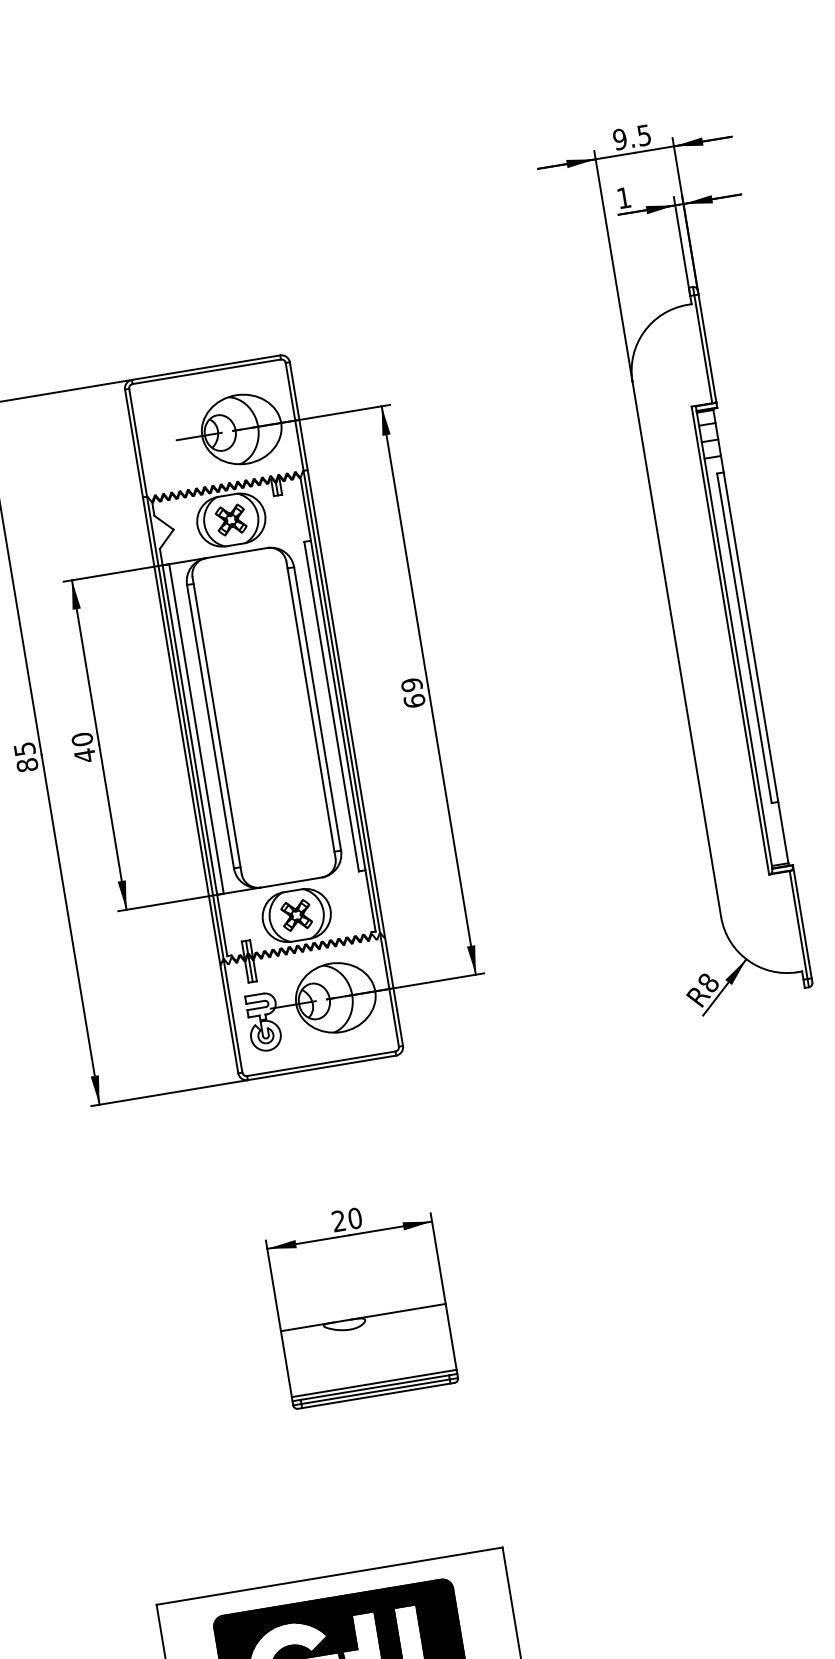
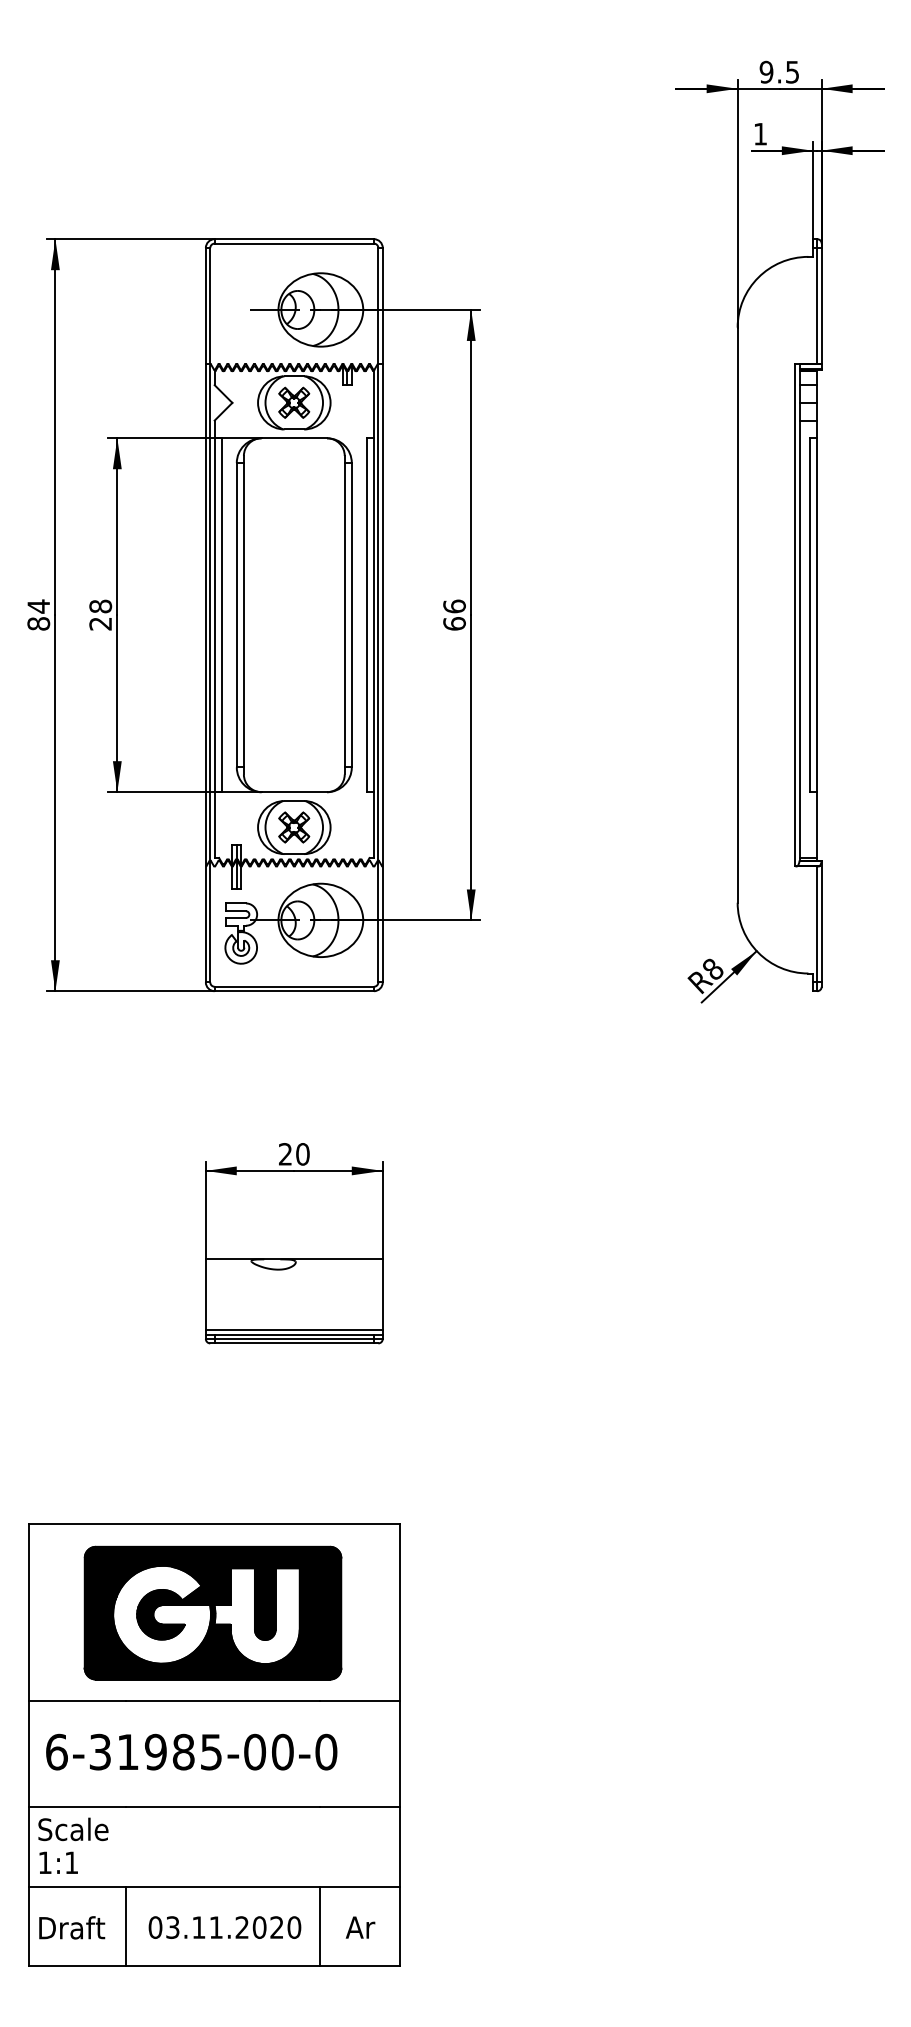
text: (411, 684) -> (454, 606), 69 -> 66
text: (83, 747) -> (100, 615), 40 -> 28
text: (24, 749) -> (38, 606), 85 -> 84

